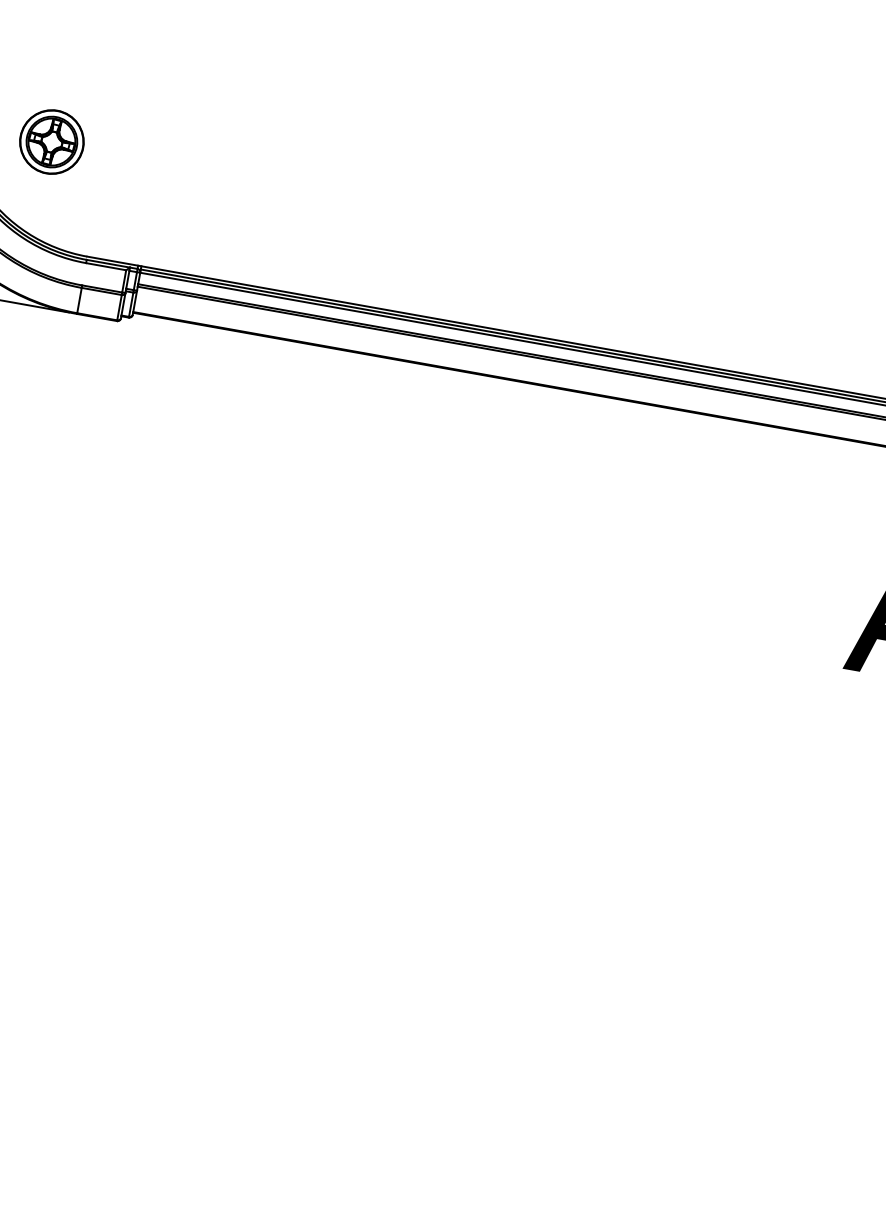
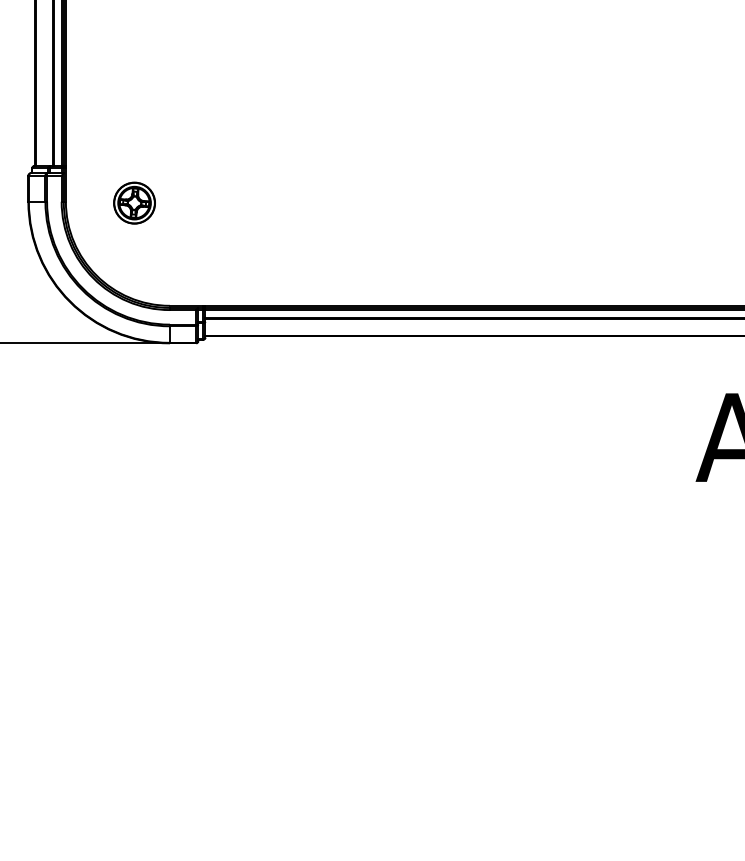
part: (51, 141) -> (134, 202), moved

